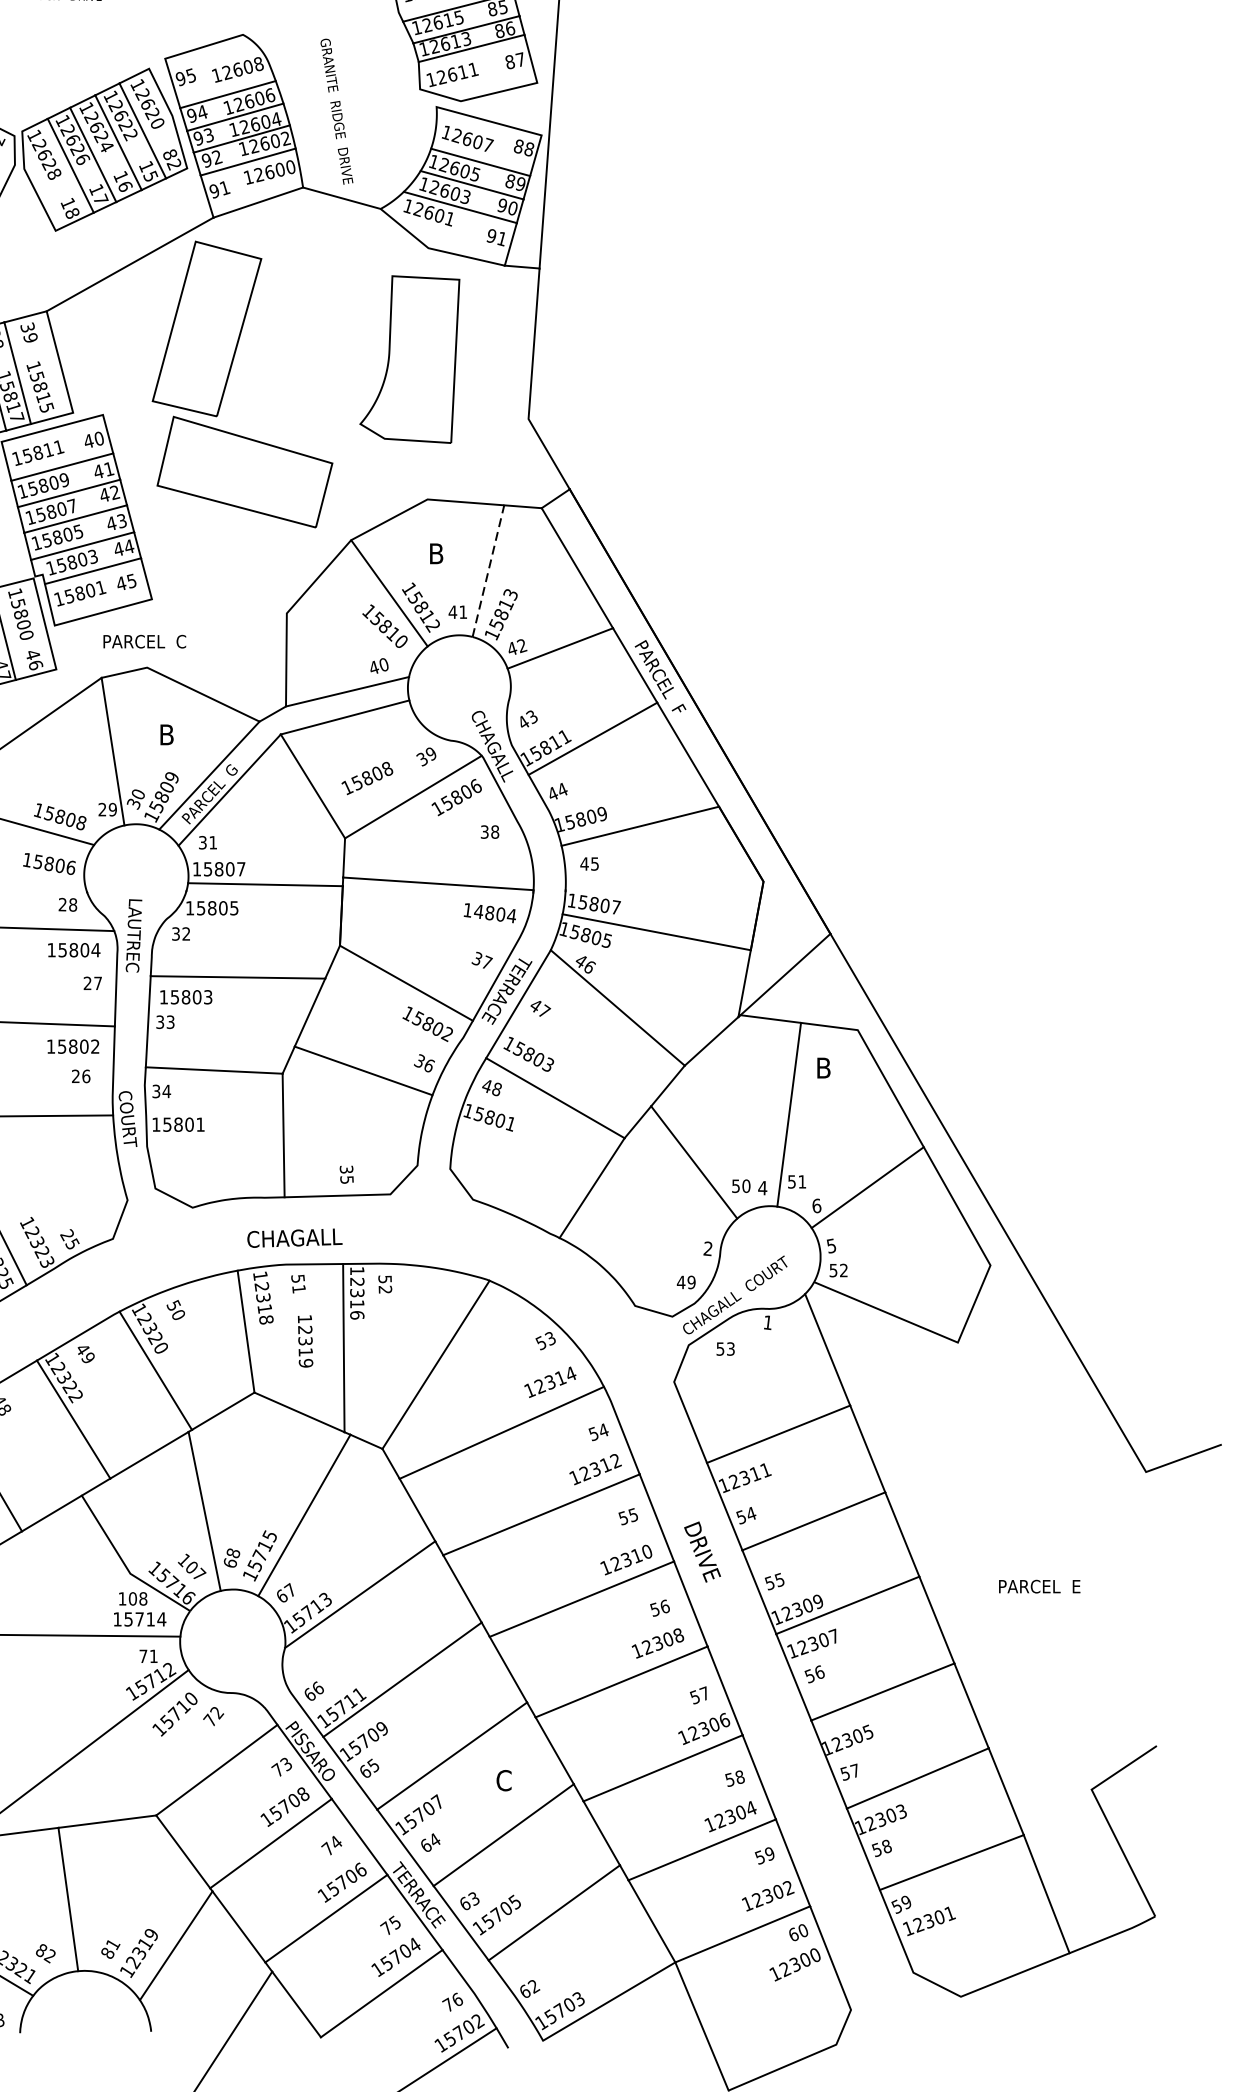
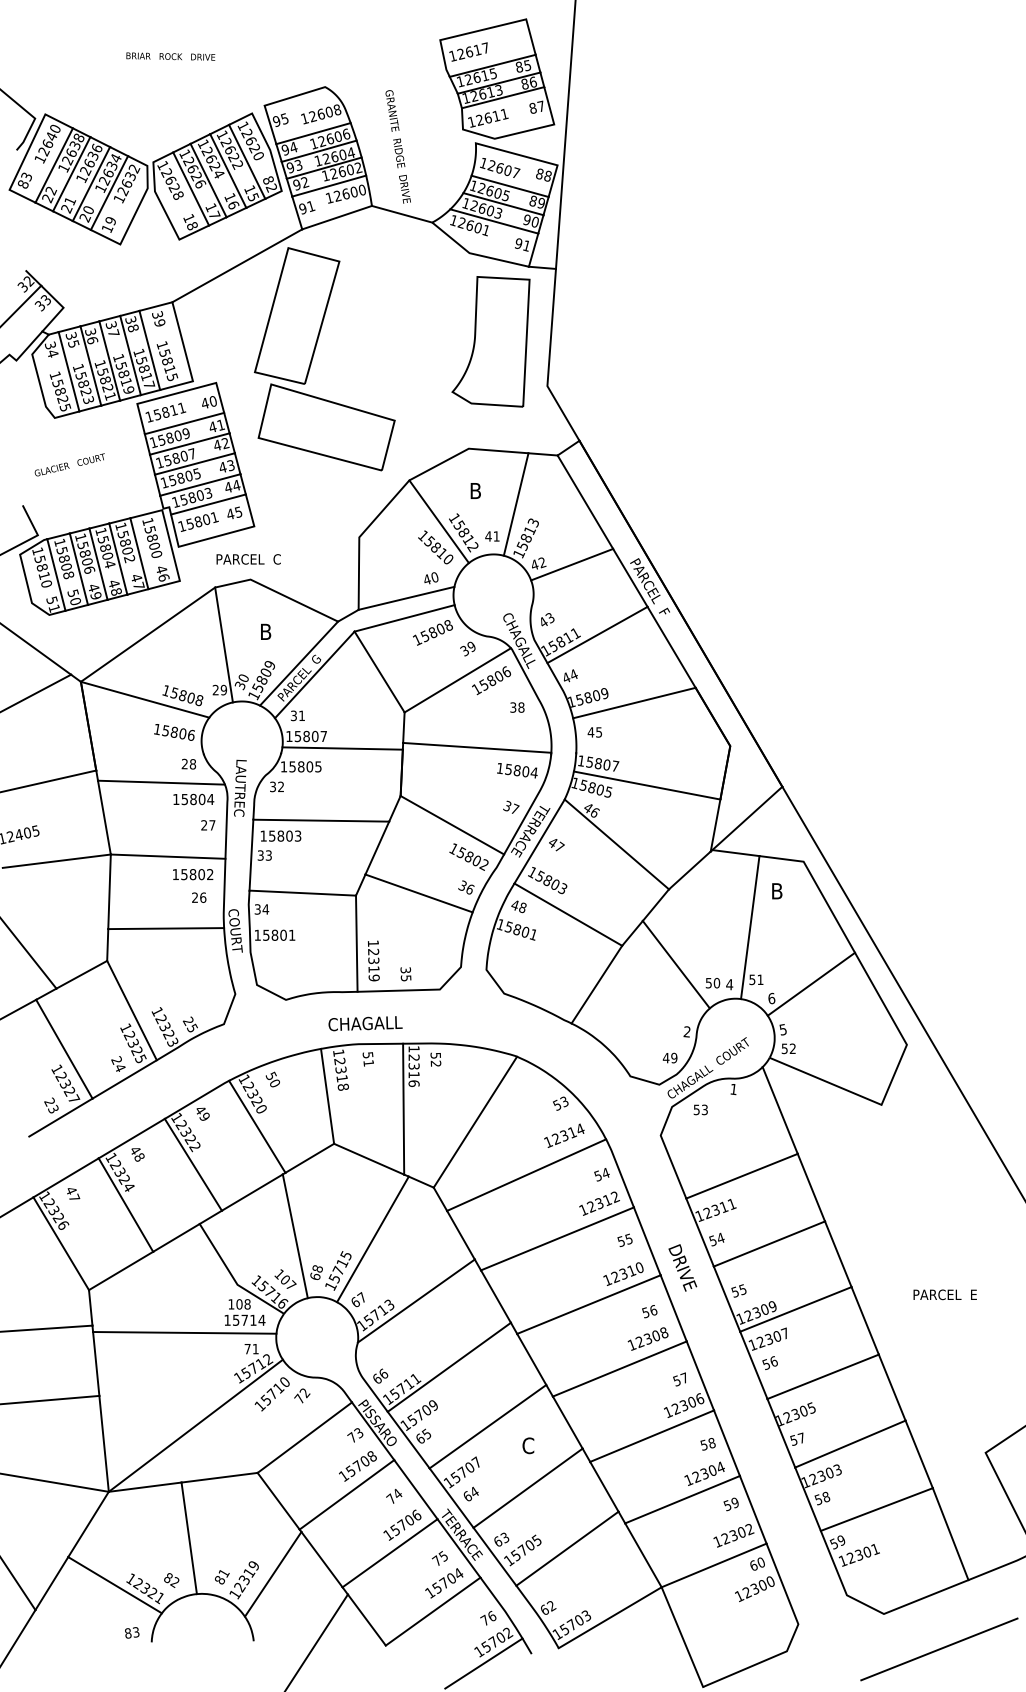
part: (409, 359) -> (490, 341), moved
line: (488, 571) -> (516, 504), dashed -> solid
text: (366, 778) -> (432, 632), moved
text: (477, 911) -> (507, 769), 14804 -> 15804
text: (305, 1340) -> (373, 960), moved
line: (1032, 2042) -> (939, 1649), added

